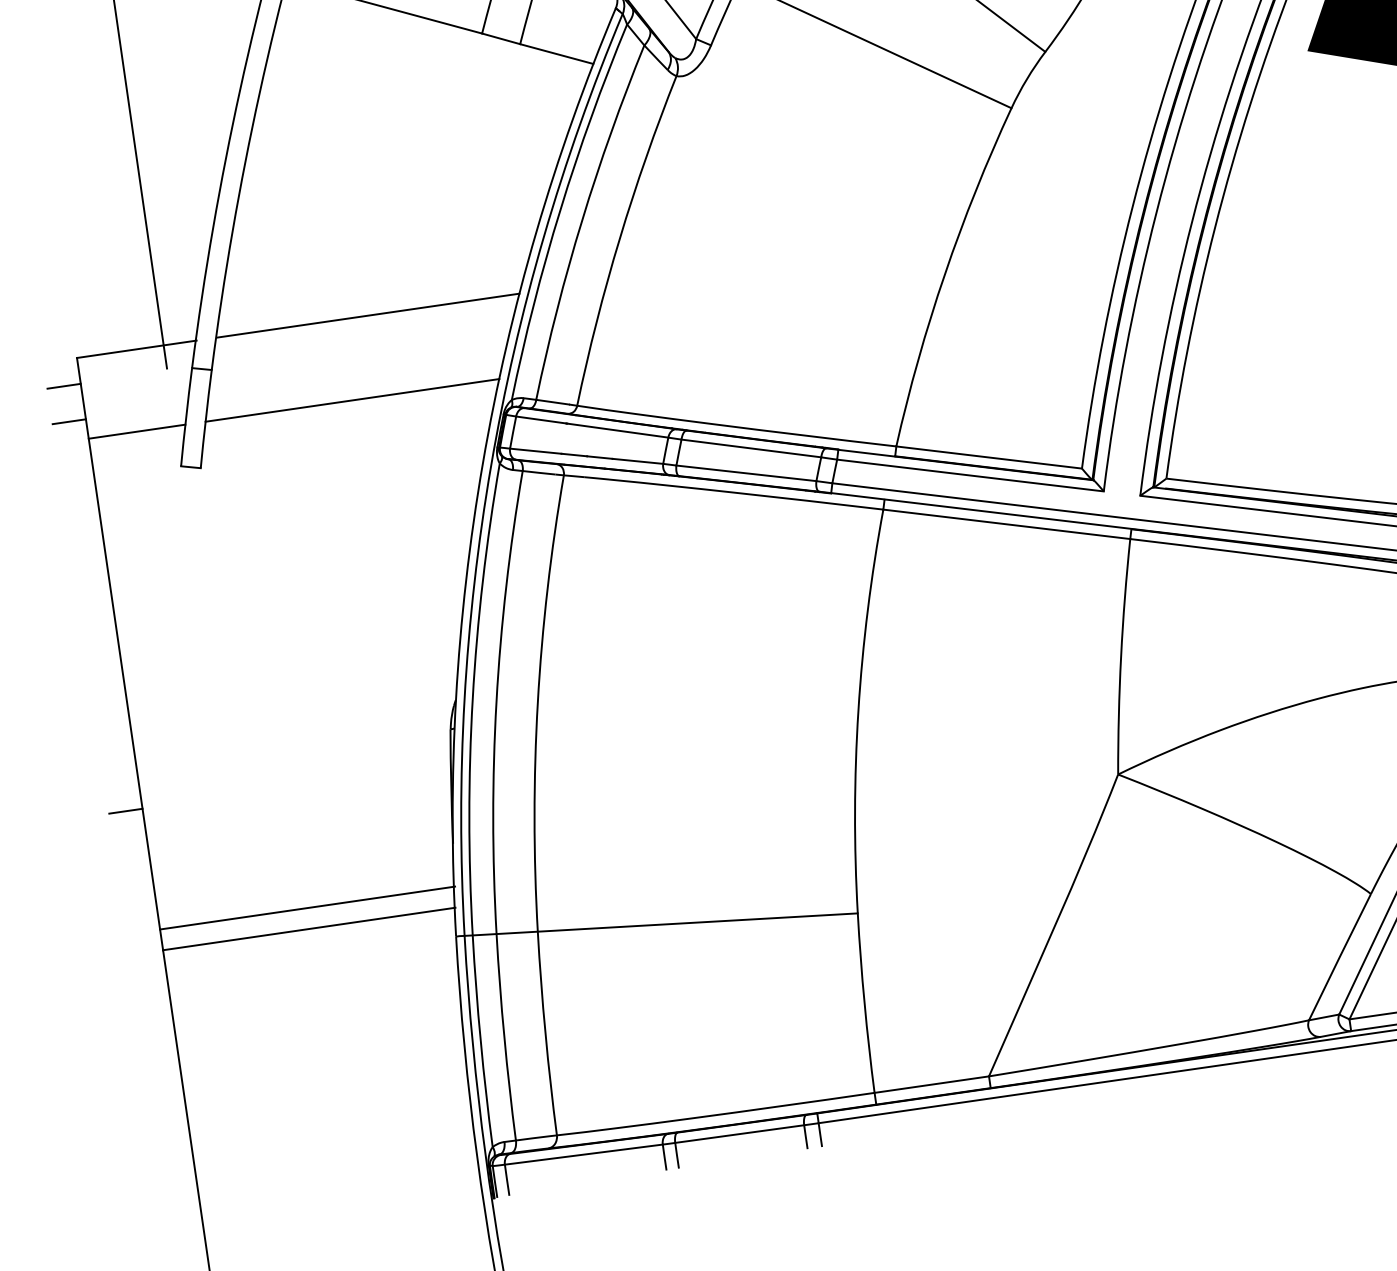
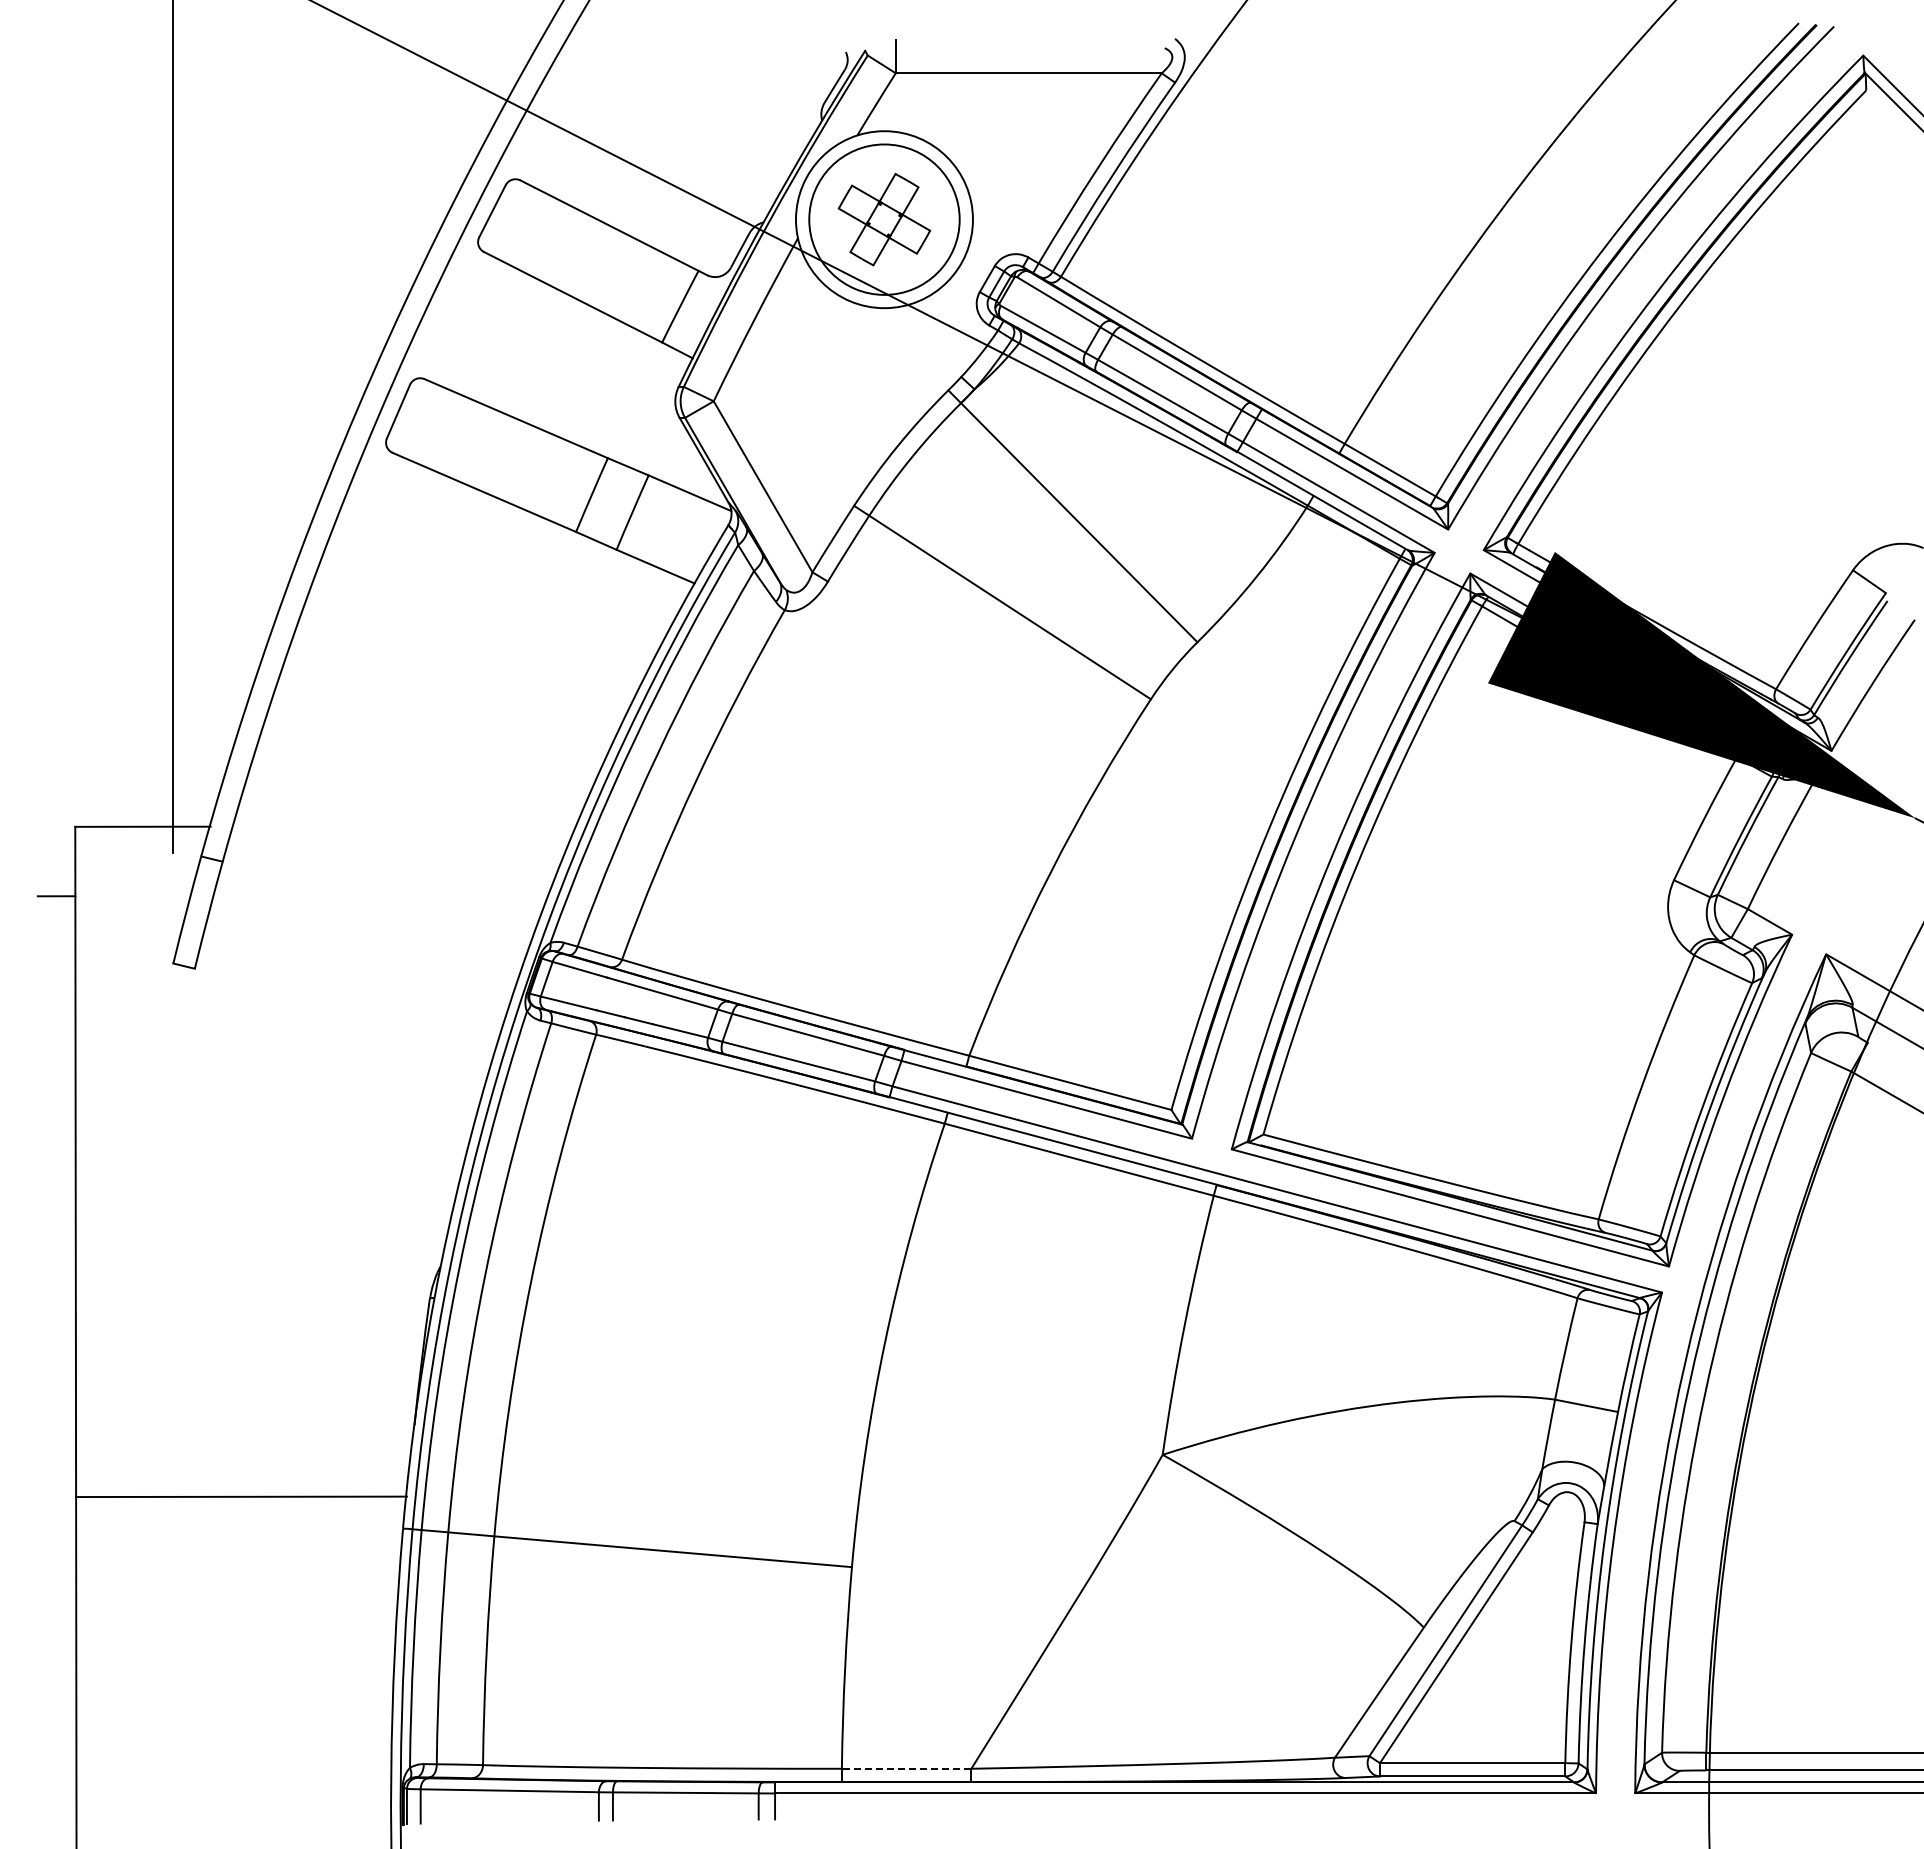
line: (367, 315) -> (404, 826), removed
line: (64, 386) -> (56, 856), removed
line: (352, 400) -> (373, 917), removed
line: (136, 432) -> (129, 918), removed
line: (125, 811) -> (56, 1337), removed
line: (307, 908) -> (242, 1473), removed
line: (931, 1084) -> (906, 1768), solid -> dashed

